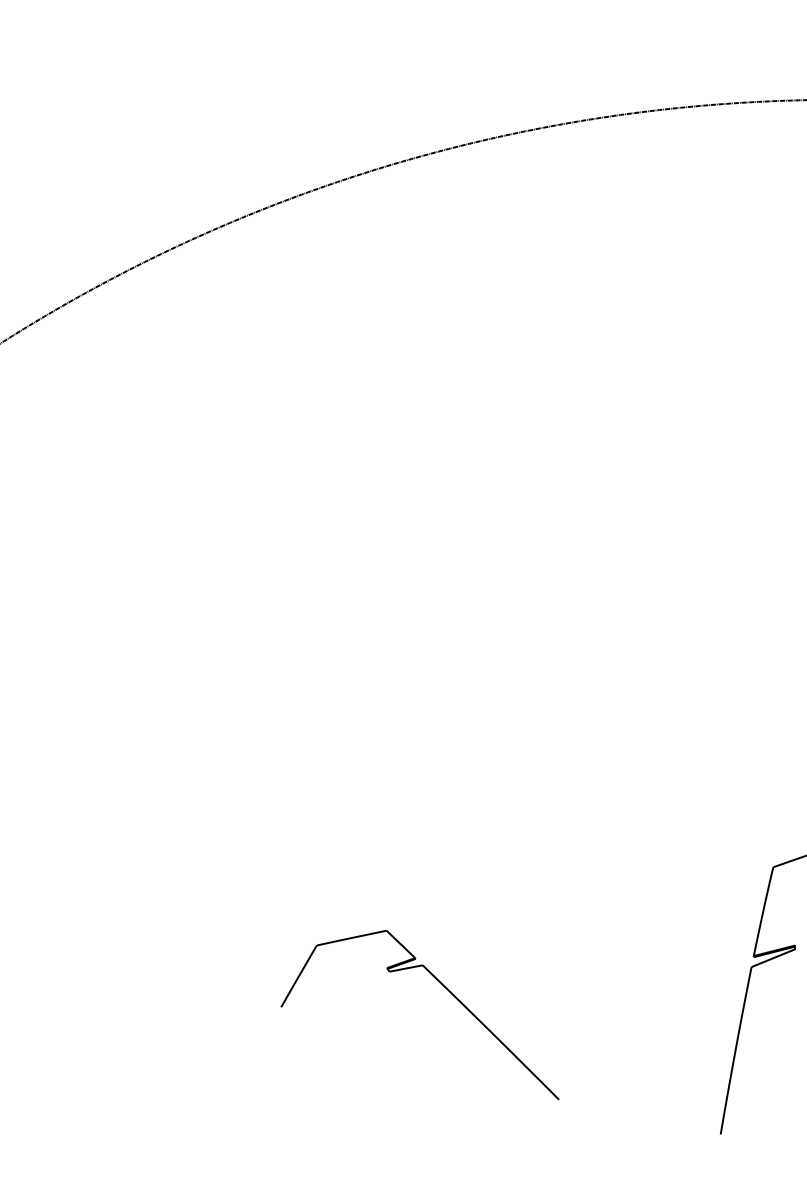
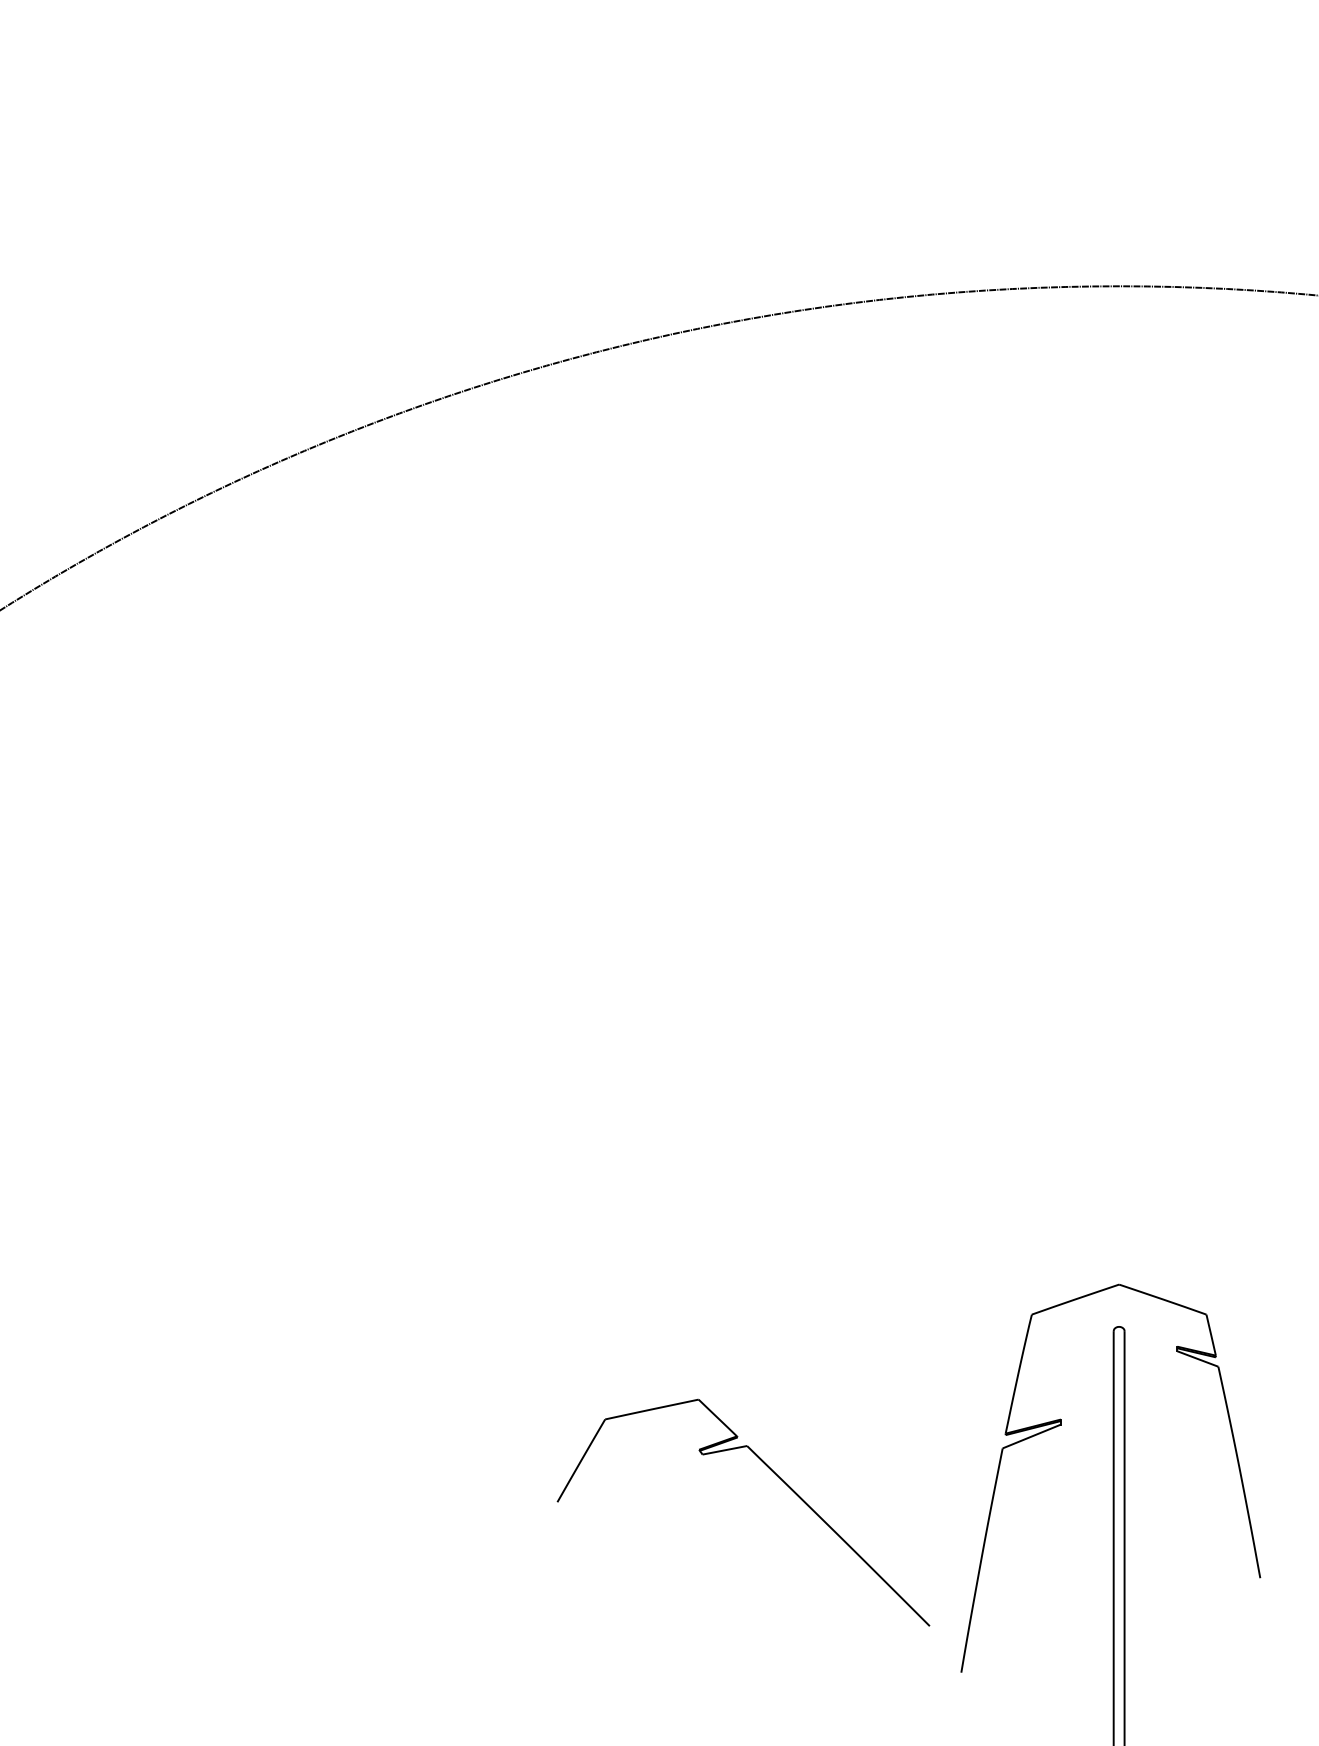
part: (442, 985) -> (773, 1473), moved

